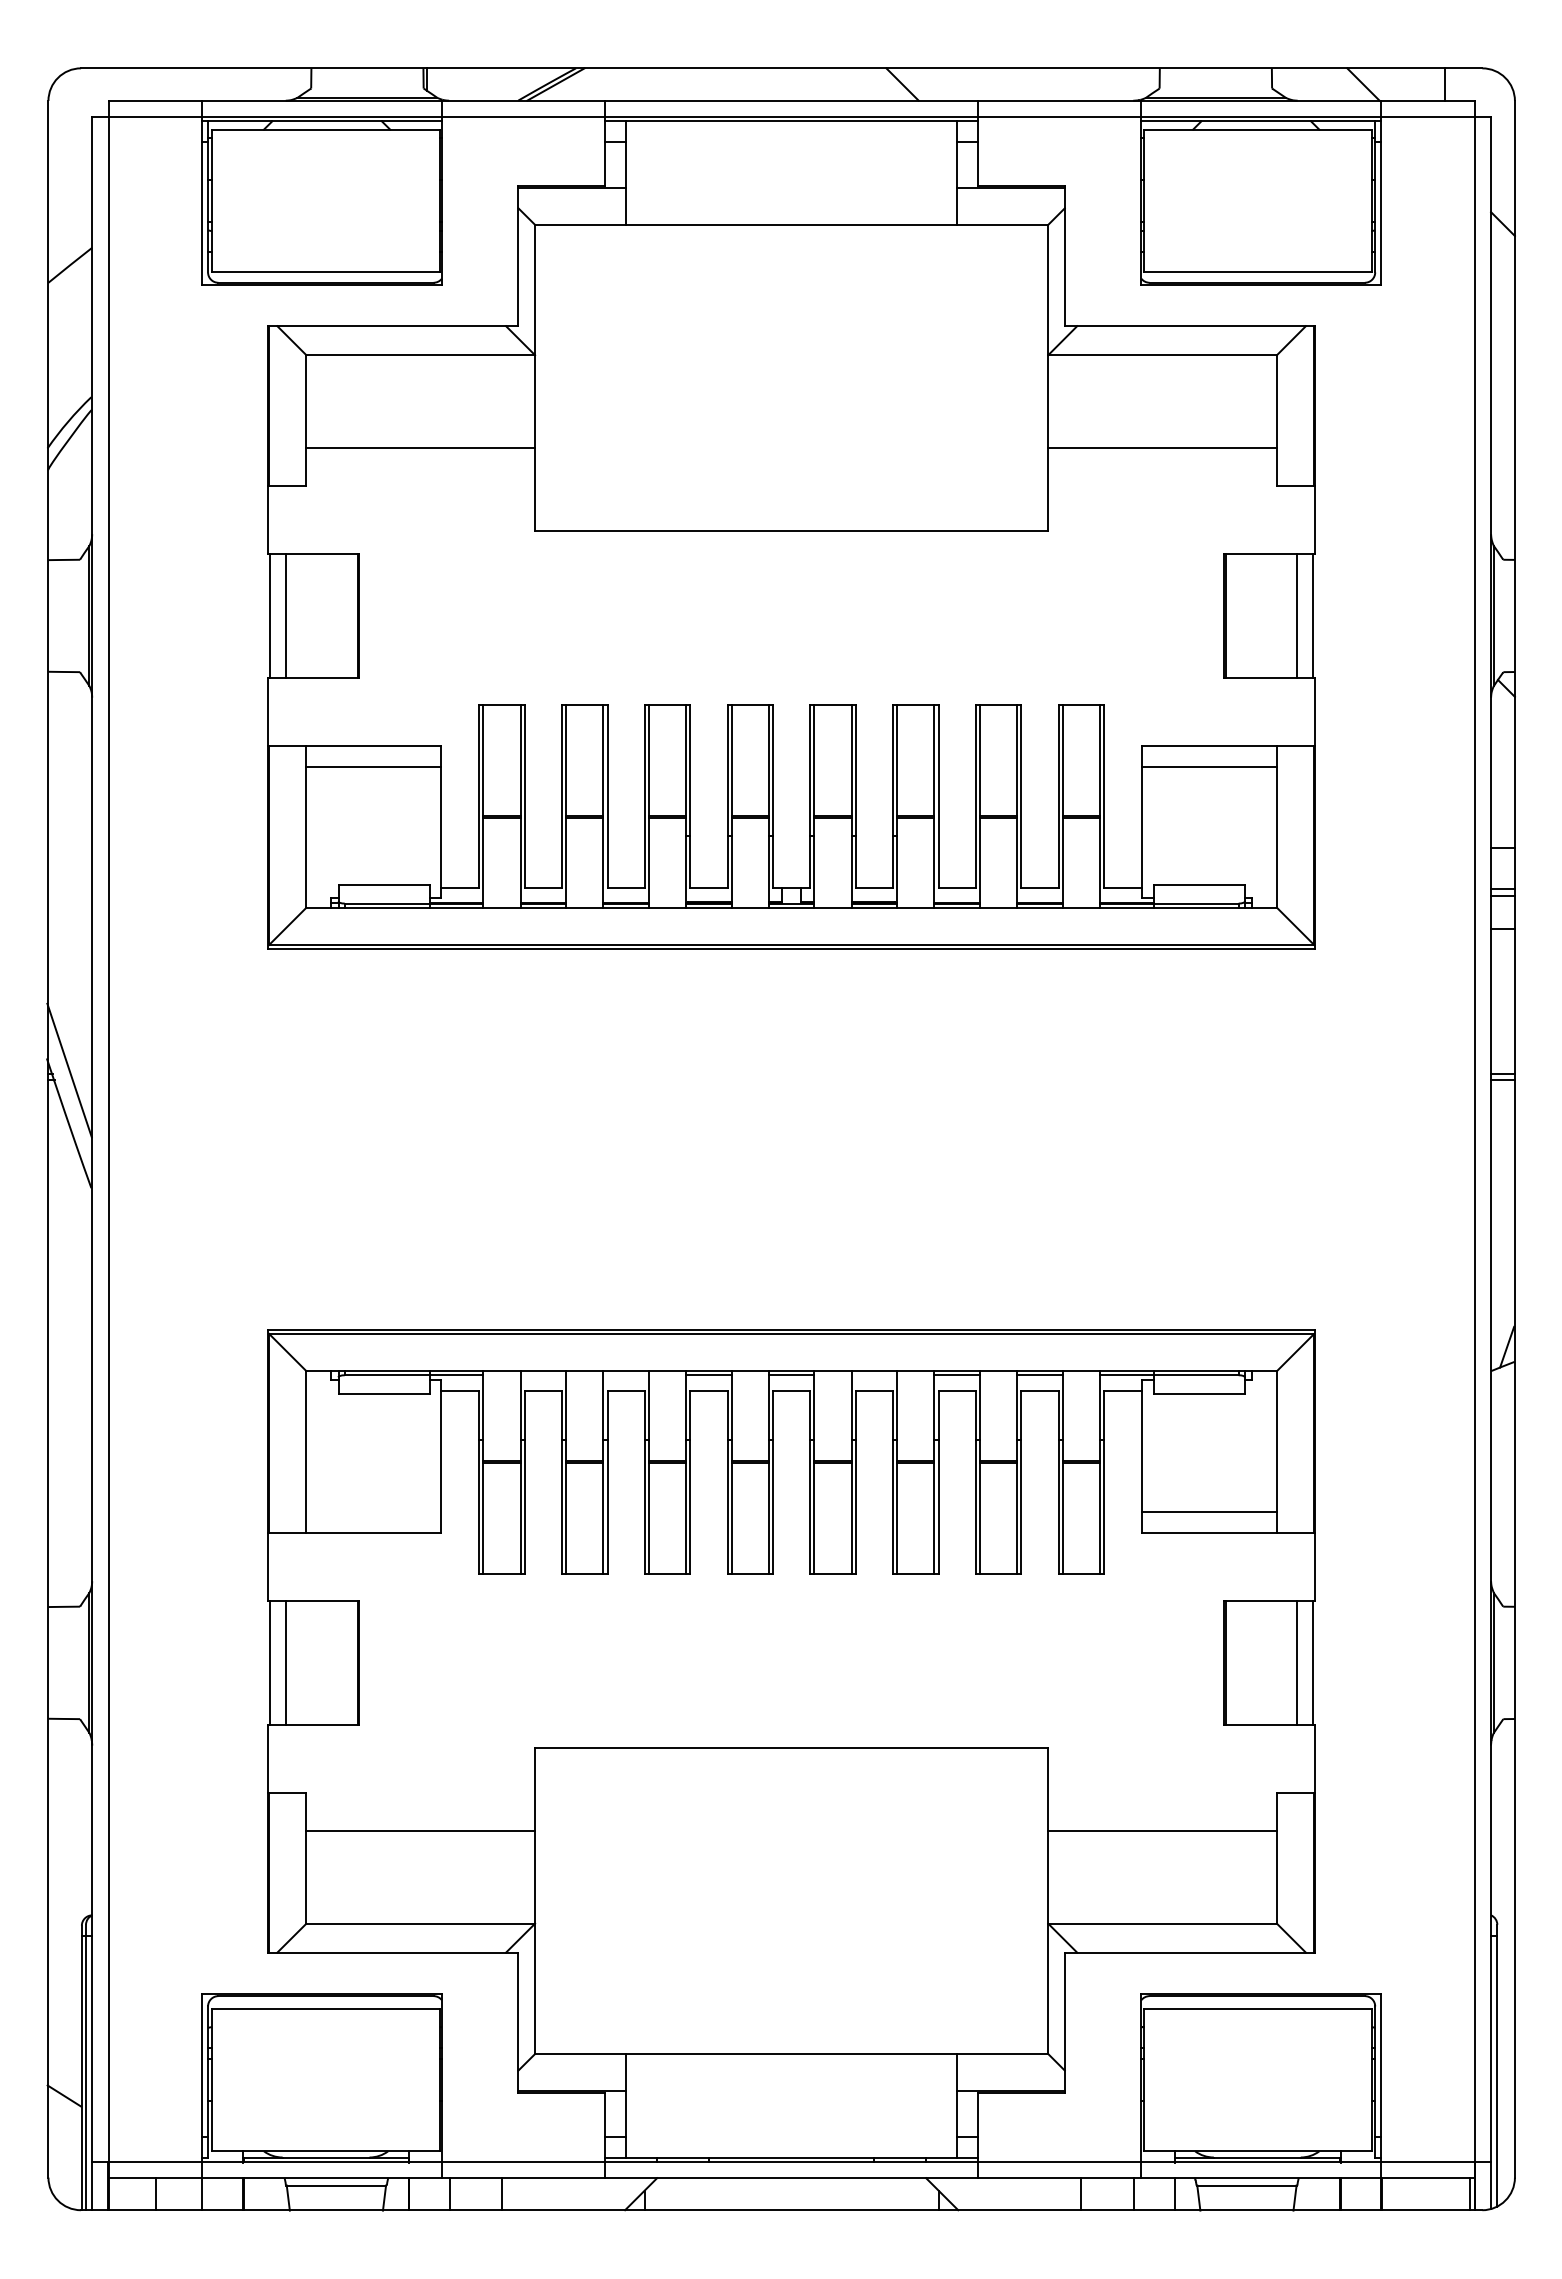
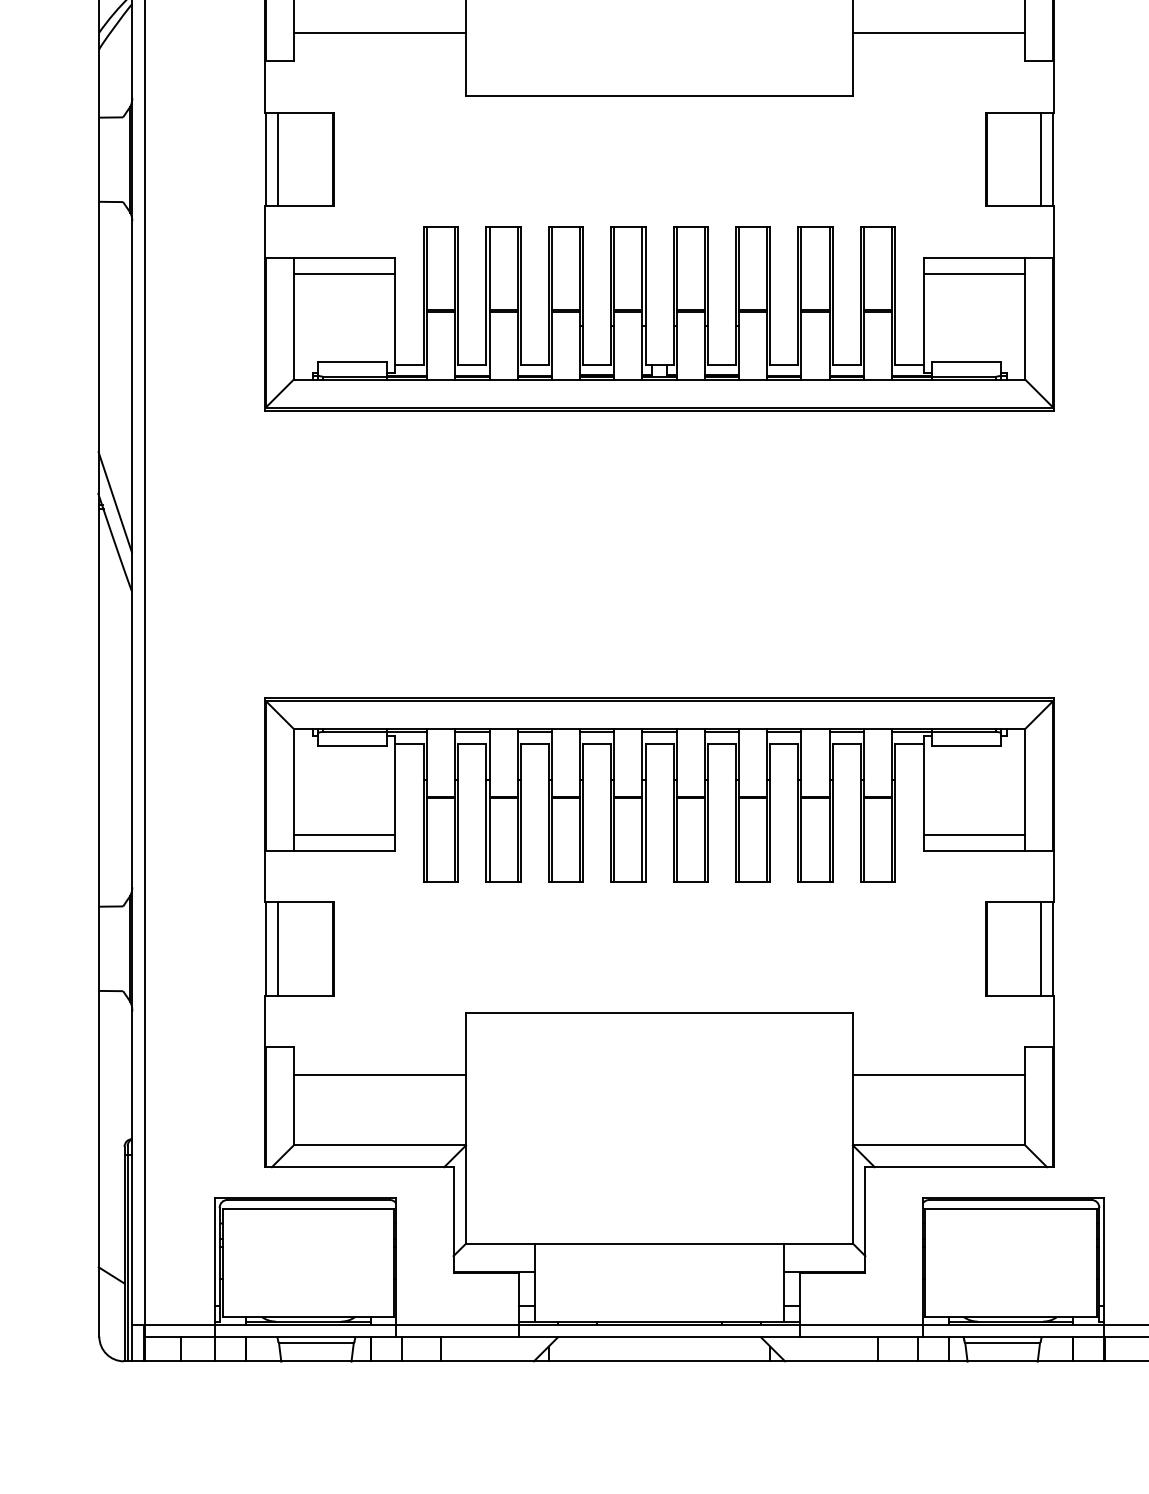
line: (543, 1375) -> (472, 732), added
line: (625, 1375) -> (534, 732), added
line: (874, 1375) -> (721, 732), added
line: (373, 1511) -> (344, 834), added

